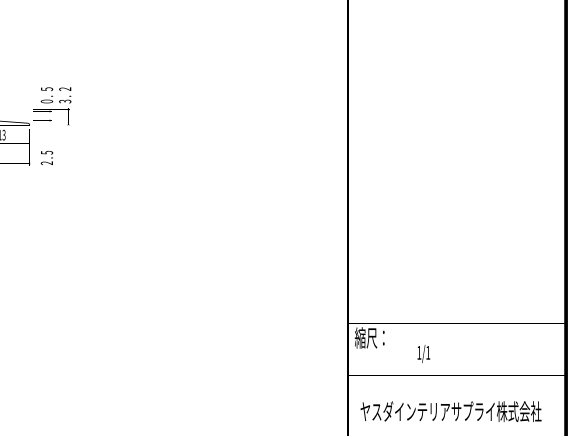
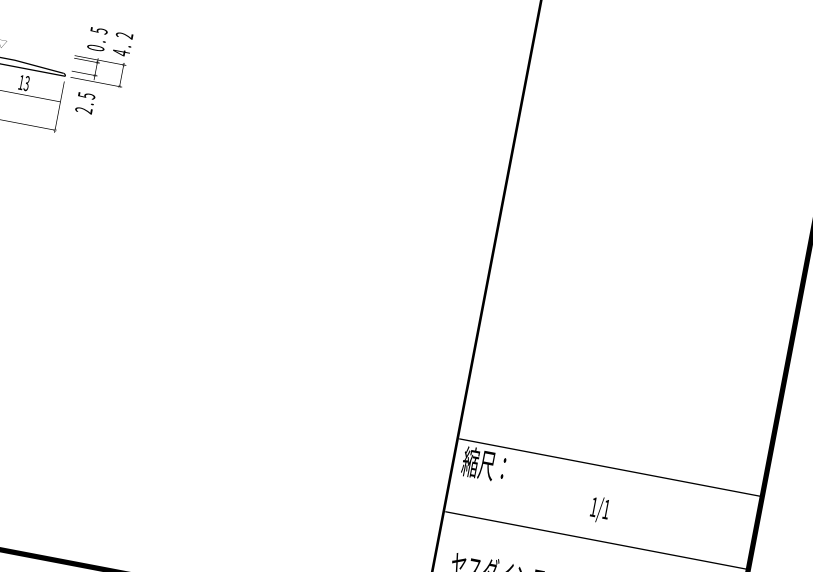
text: (65, 101) -> (121, 52), 3 -> 4
text: (46, 158) -> (84, 103), moved
text: (423, 353) -> (599, 509), moved

